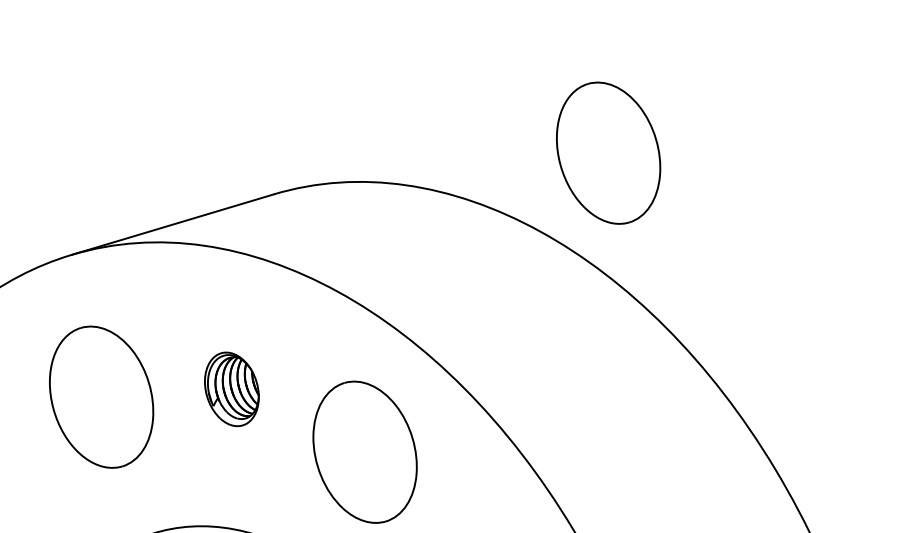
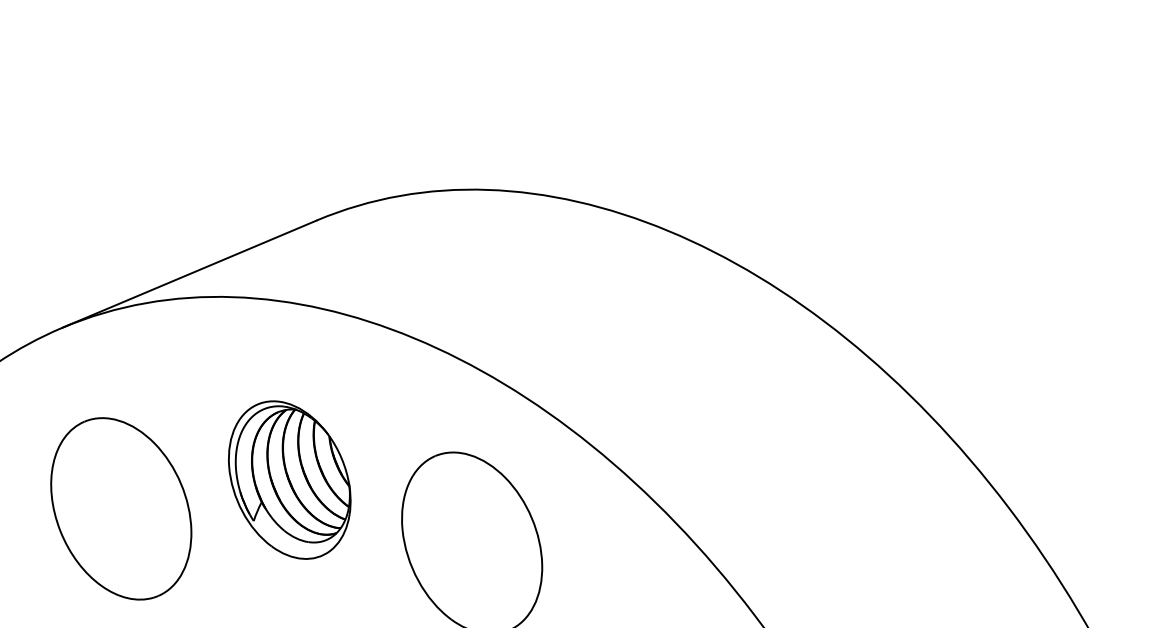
part: (608, 152) -> (746, 118), removed
part: (231, 389) -> (289, 480), size x1.67

